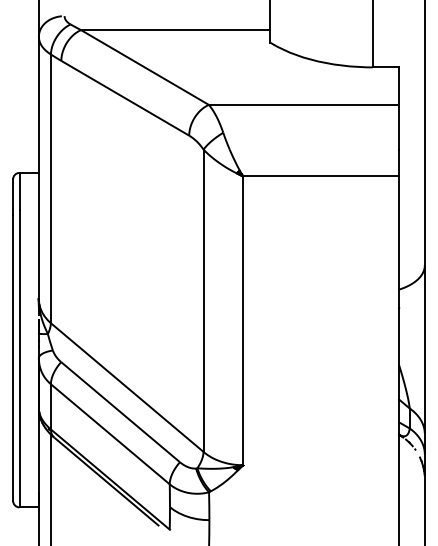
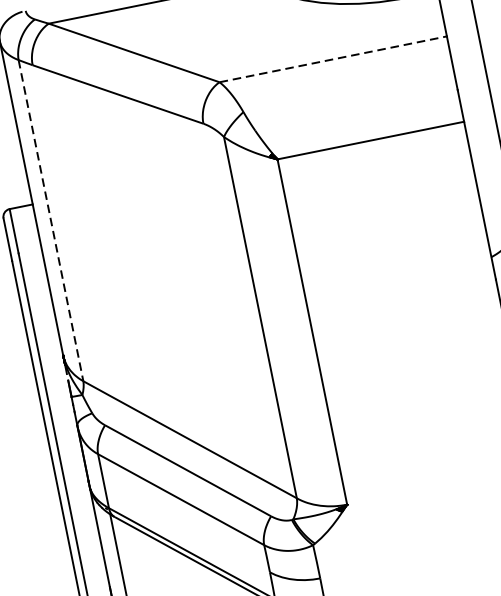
line: (304, 104) -> (333, 58), solid -> dashed
line: (50, 189) -> (50, 221), solid -> dashed

